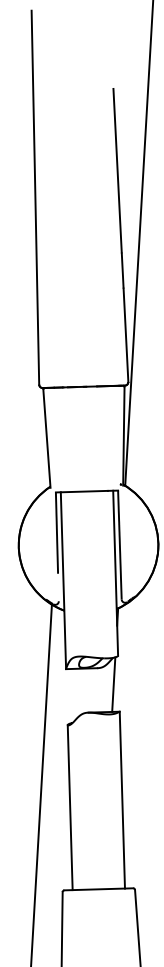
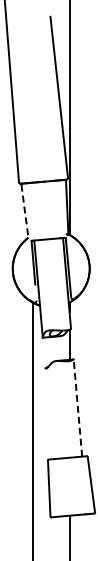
line: (47, 440) -> (25, 212), solid -> dashed
line: (121, 800) -> (77, 408), solid -> dashed
line: (70, 807) -> (49, 413), removed

